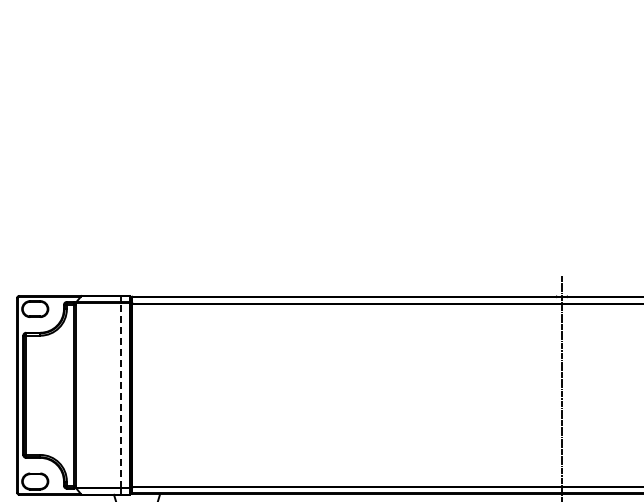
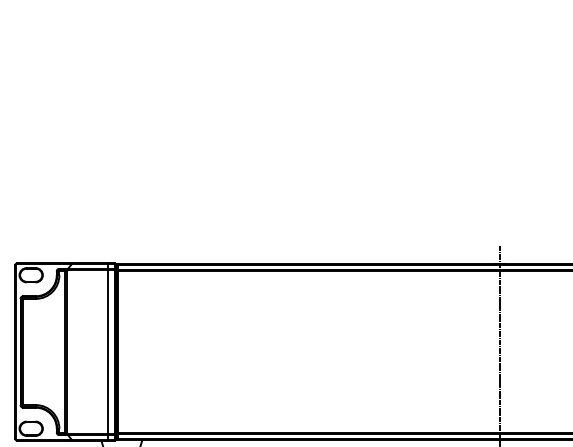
line: (121, 394) -> (107, 351), dashed -> solid

